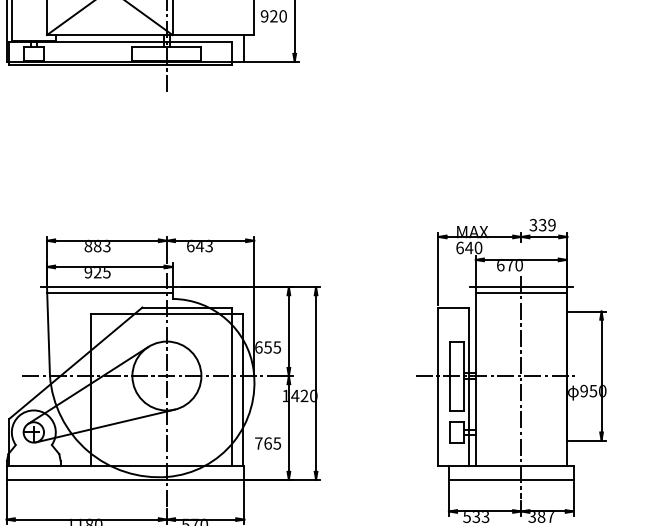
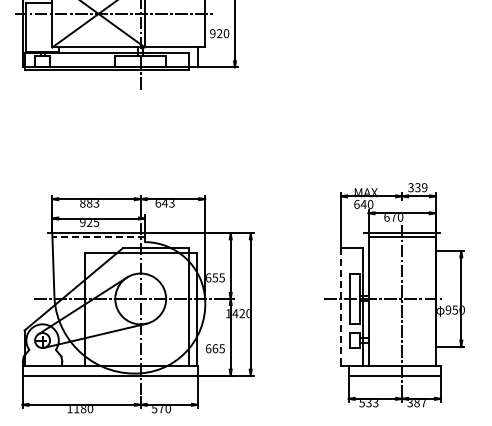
line: (109, 292) -> (98, 237), solid -> dashed
line: (439, 386) -> (341, 306), solid -> dashed
text: (258, 443) -> (208, 348), 765 -> 665

